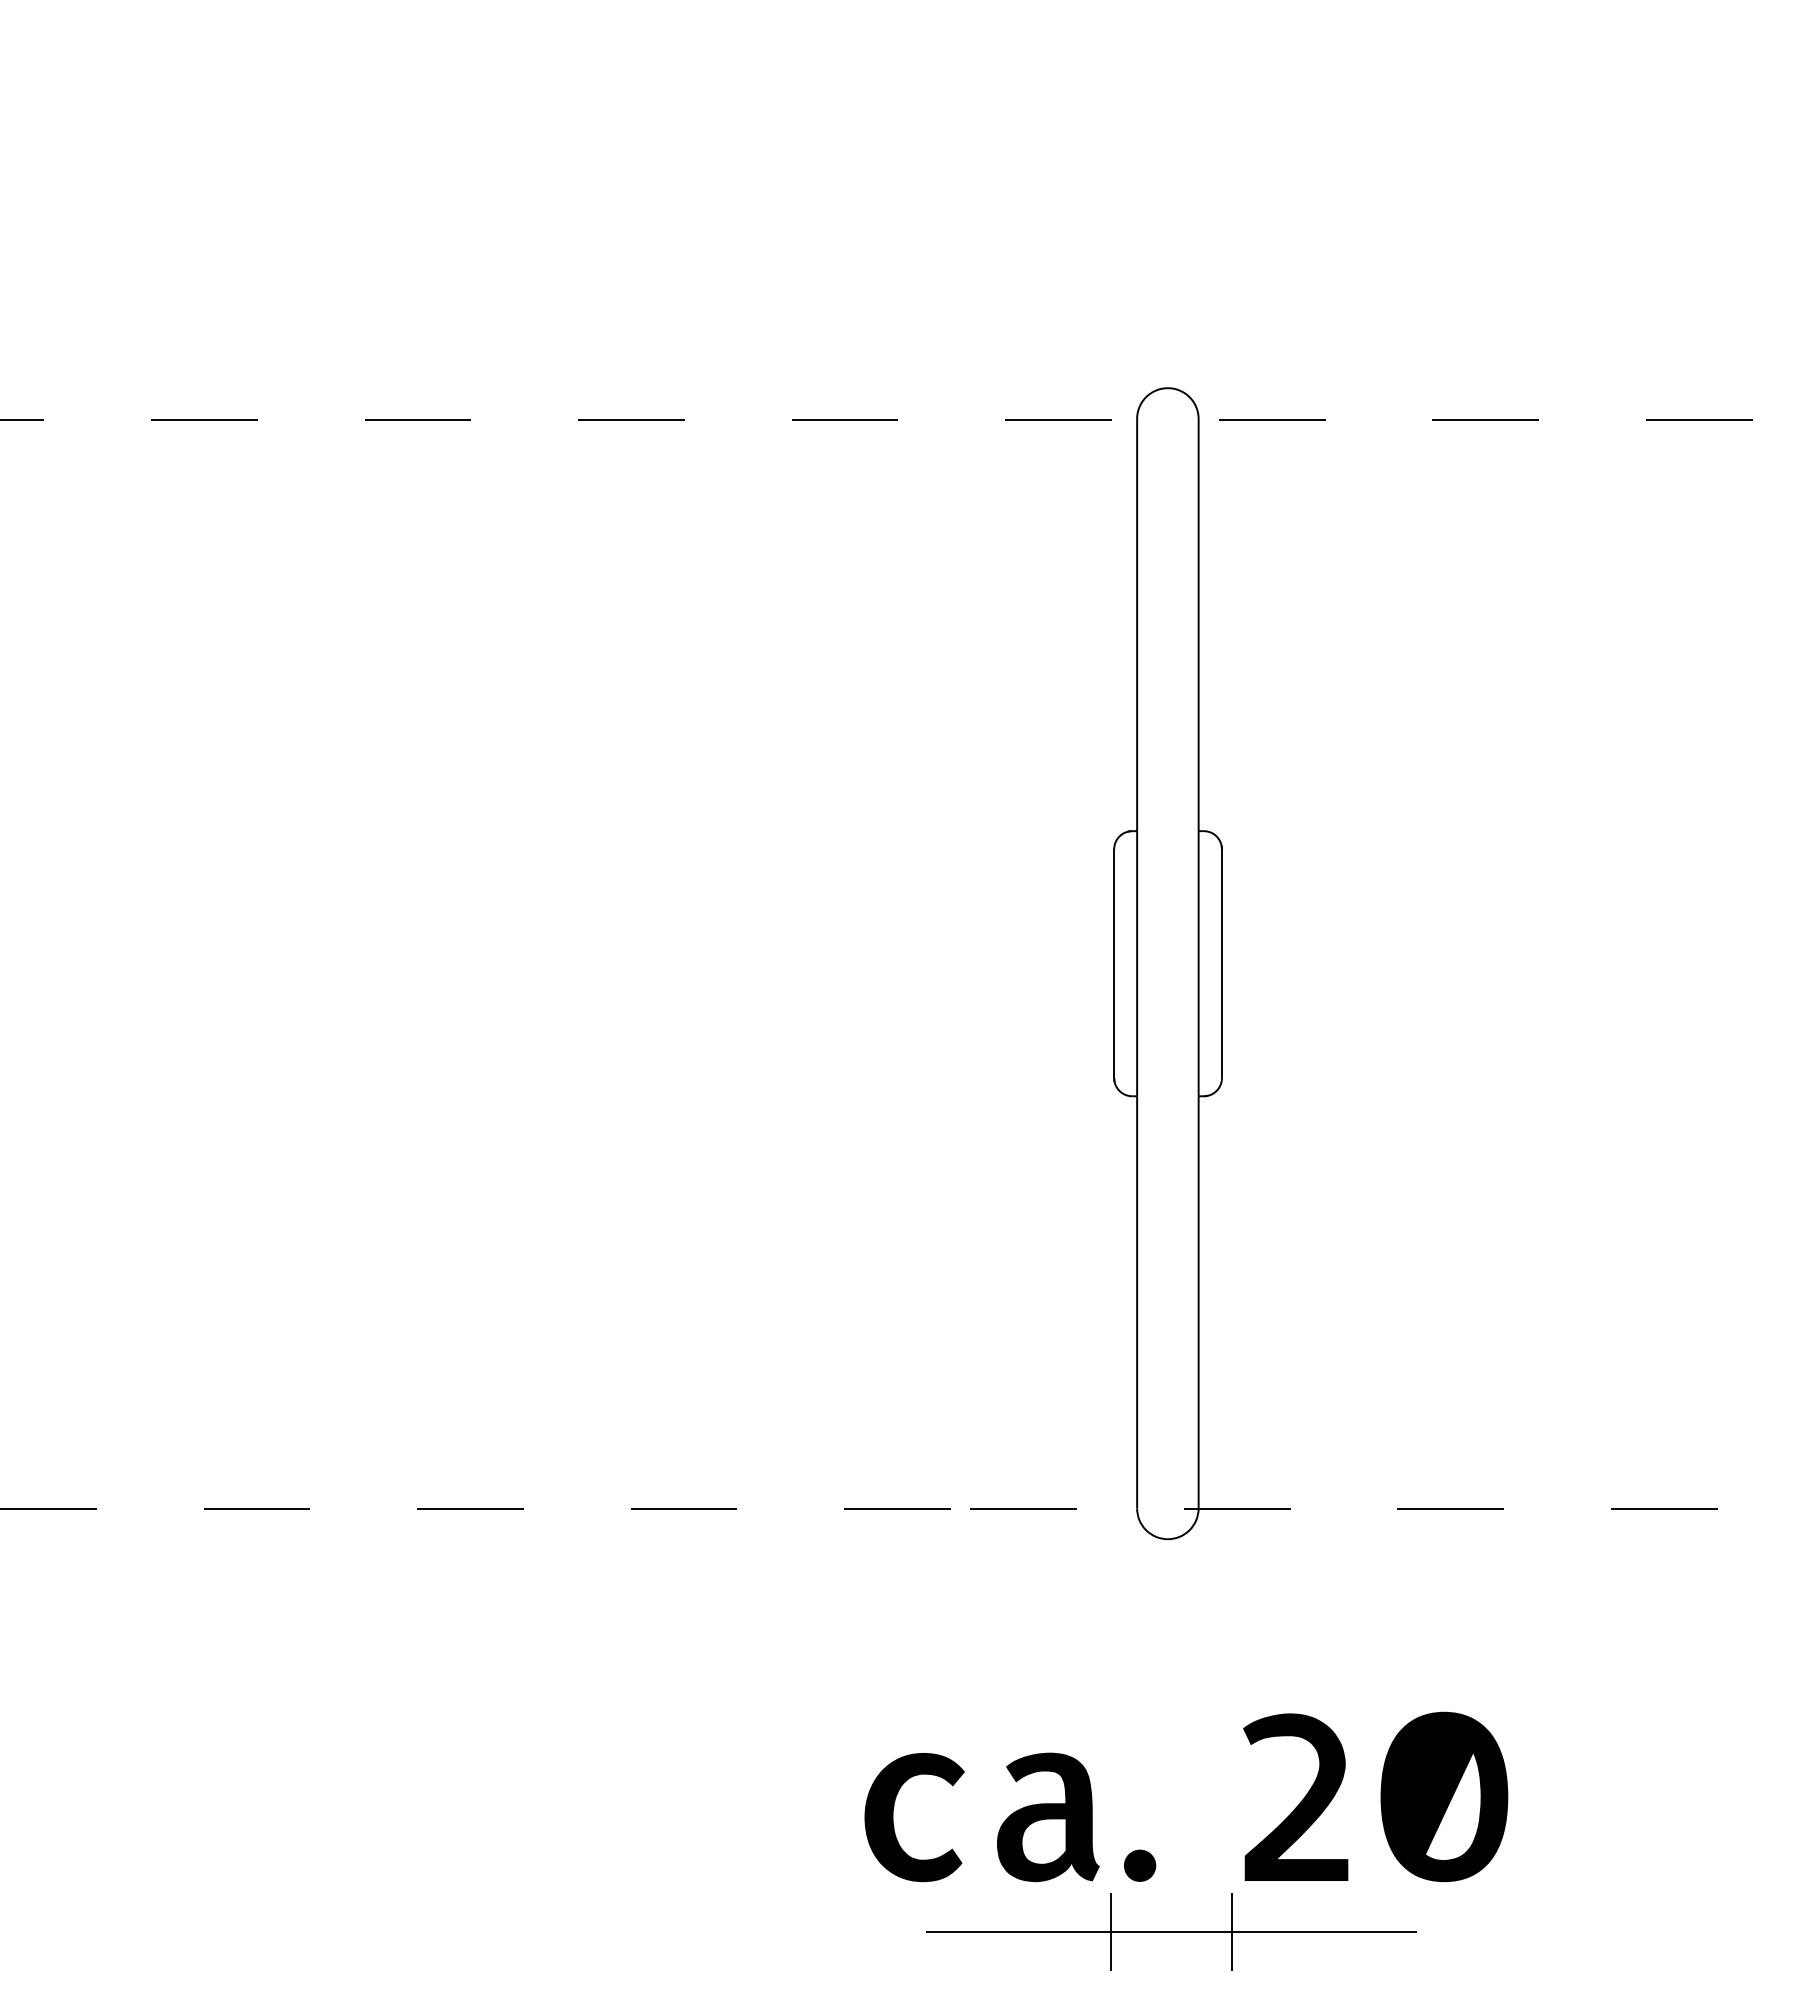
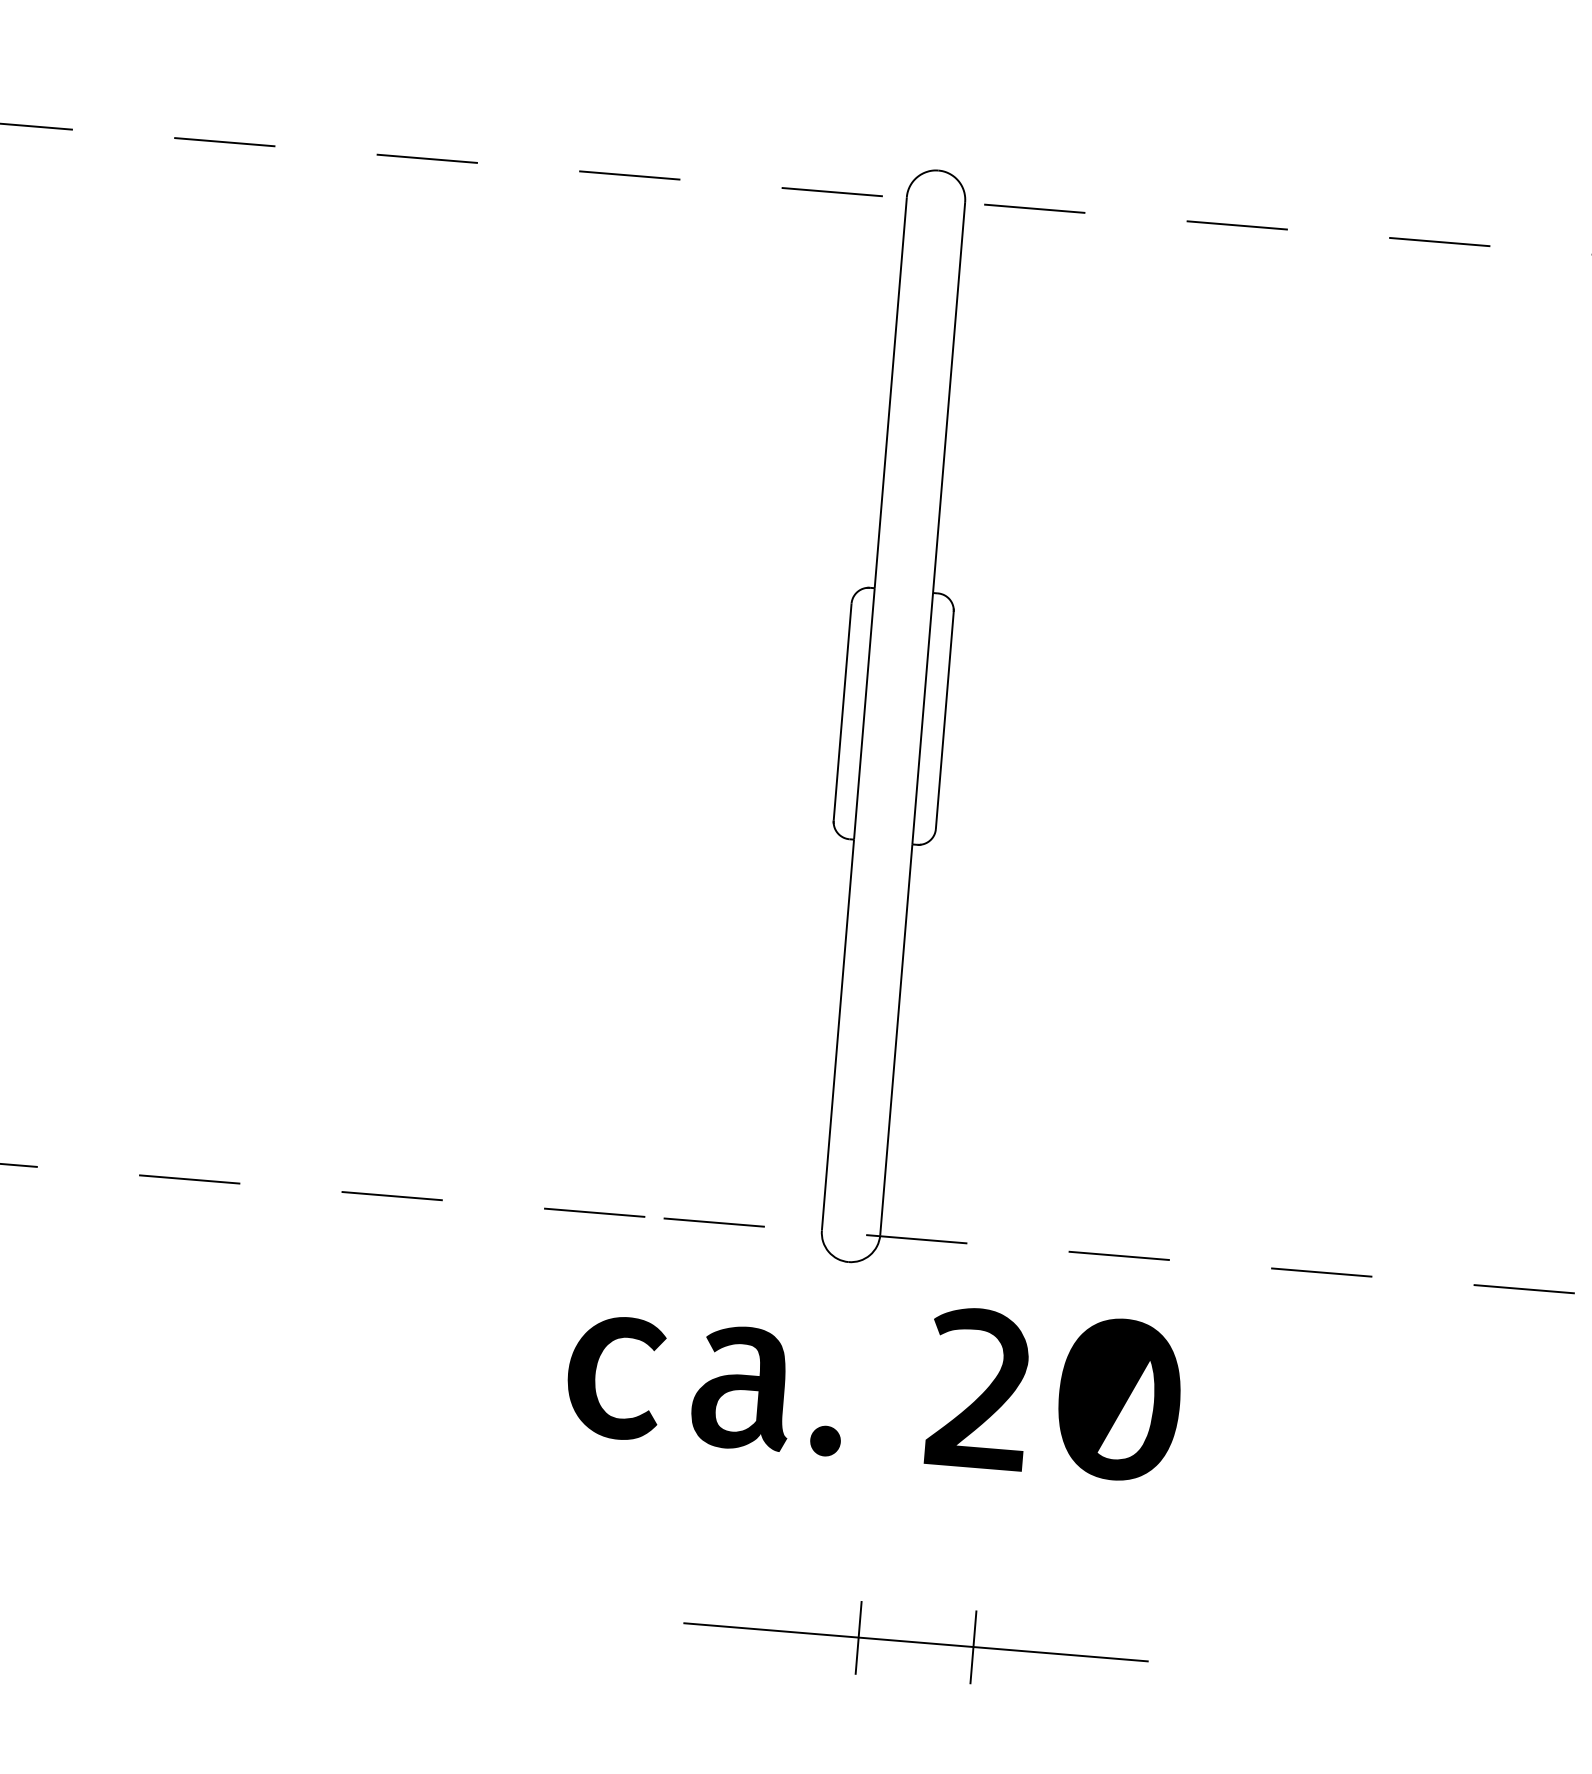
text: (1186, 1796) -> (874, 1379), moved
part: (1171, 1931) -> (916, 1642), moved

